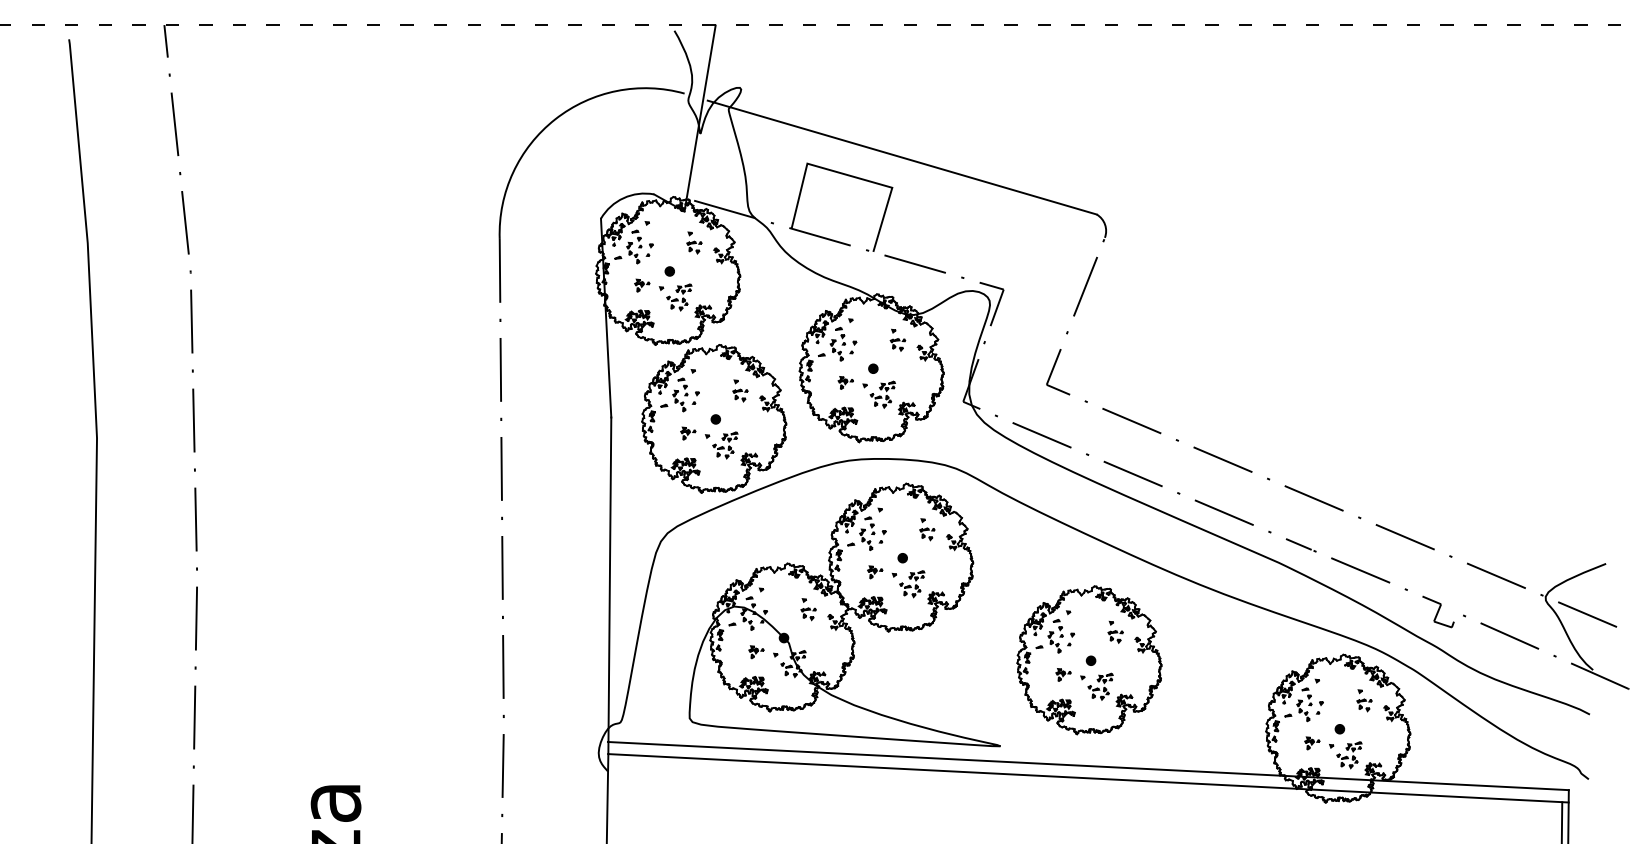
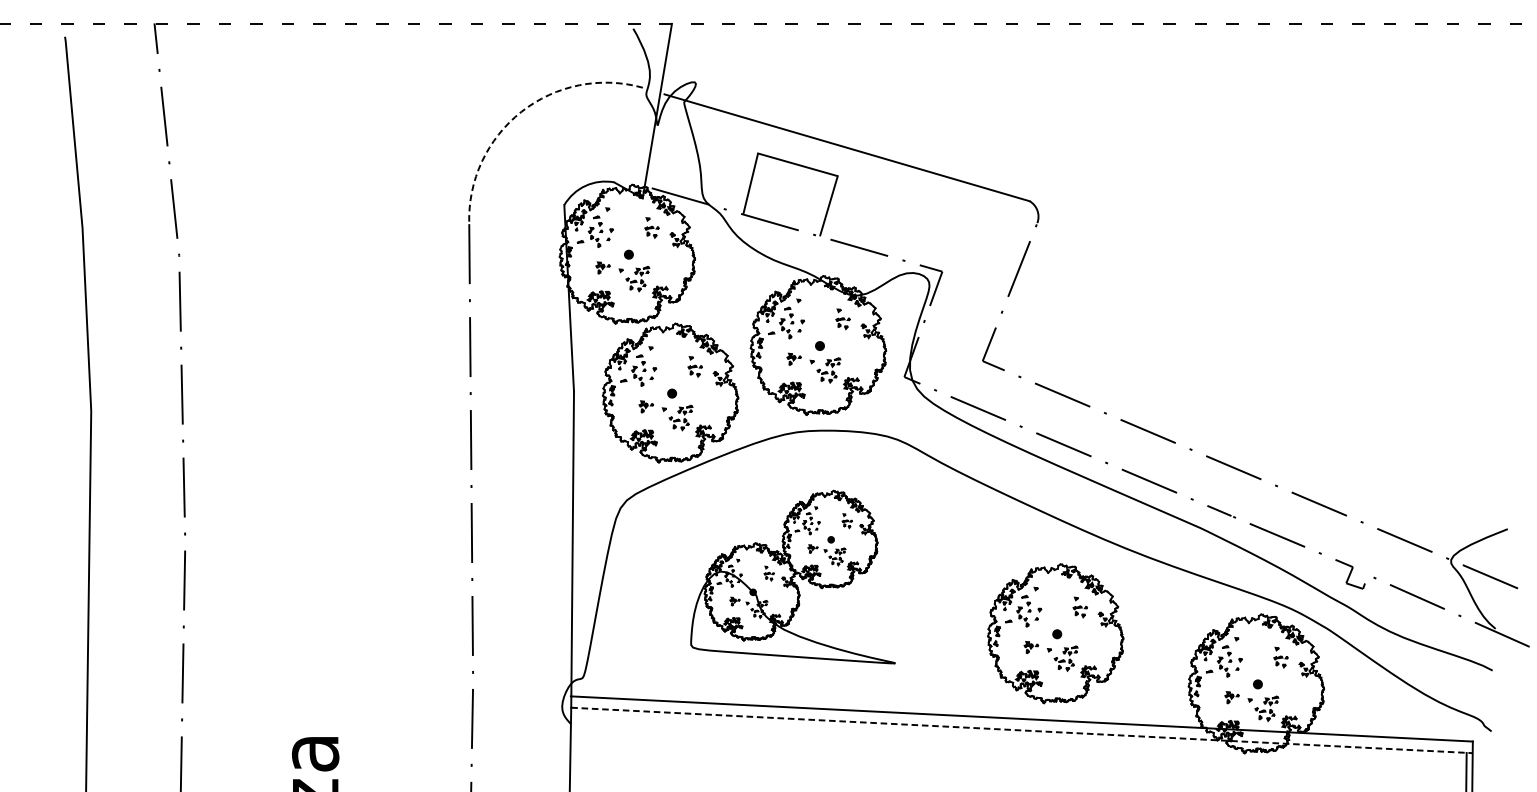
arc: (555, 119) -> (521, 112), solid -> dashed
part: (844, 614) -> (792, 576), size x0.7
part: (1089, 660) -> (1055, 633), moved
line: (1088, 778) -> (1021, 730), solid -> dashed

